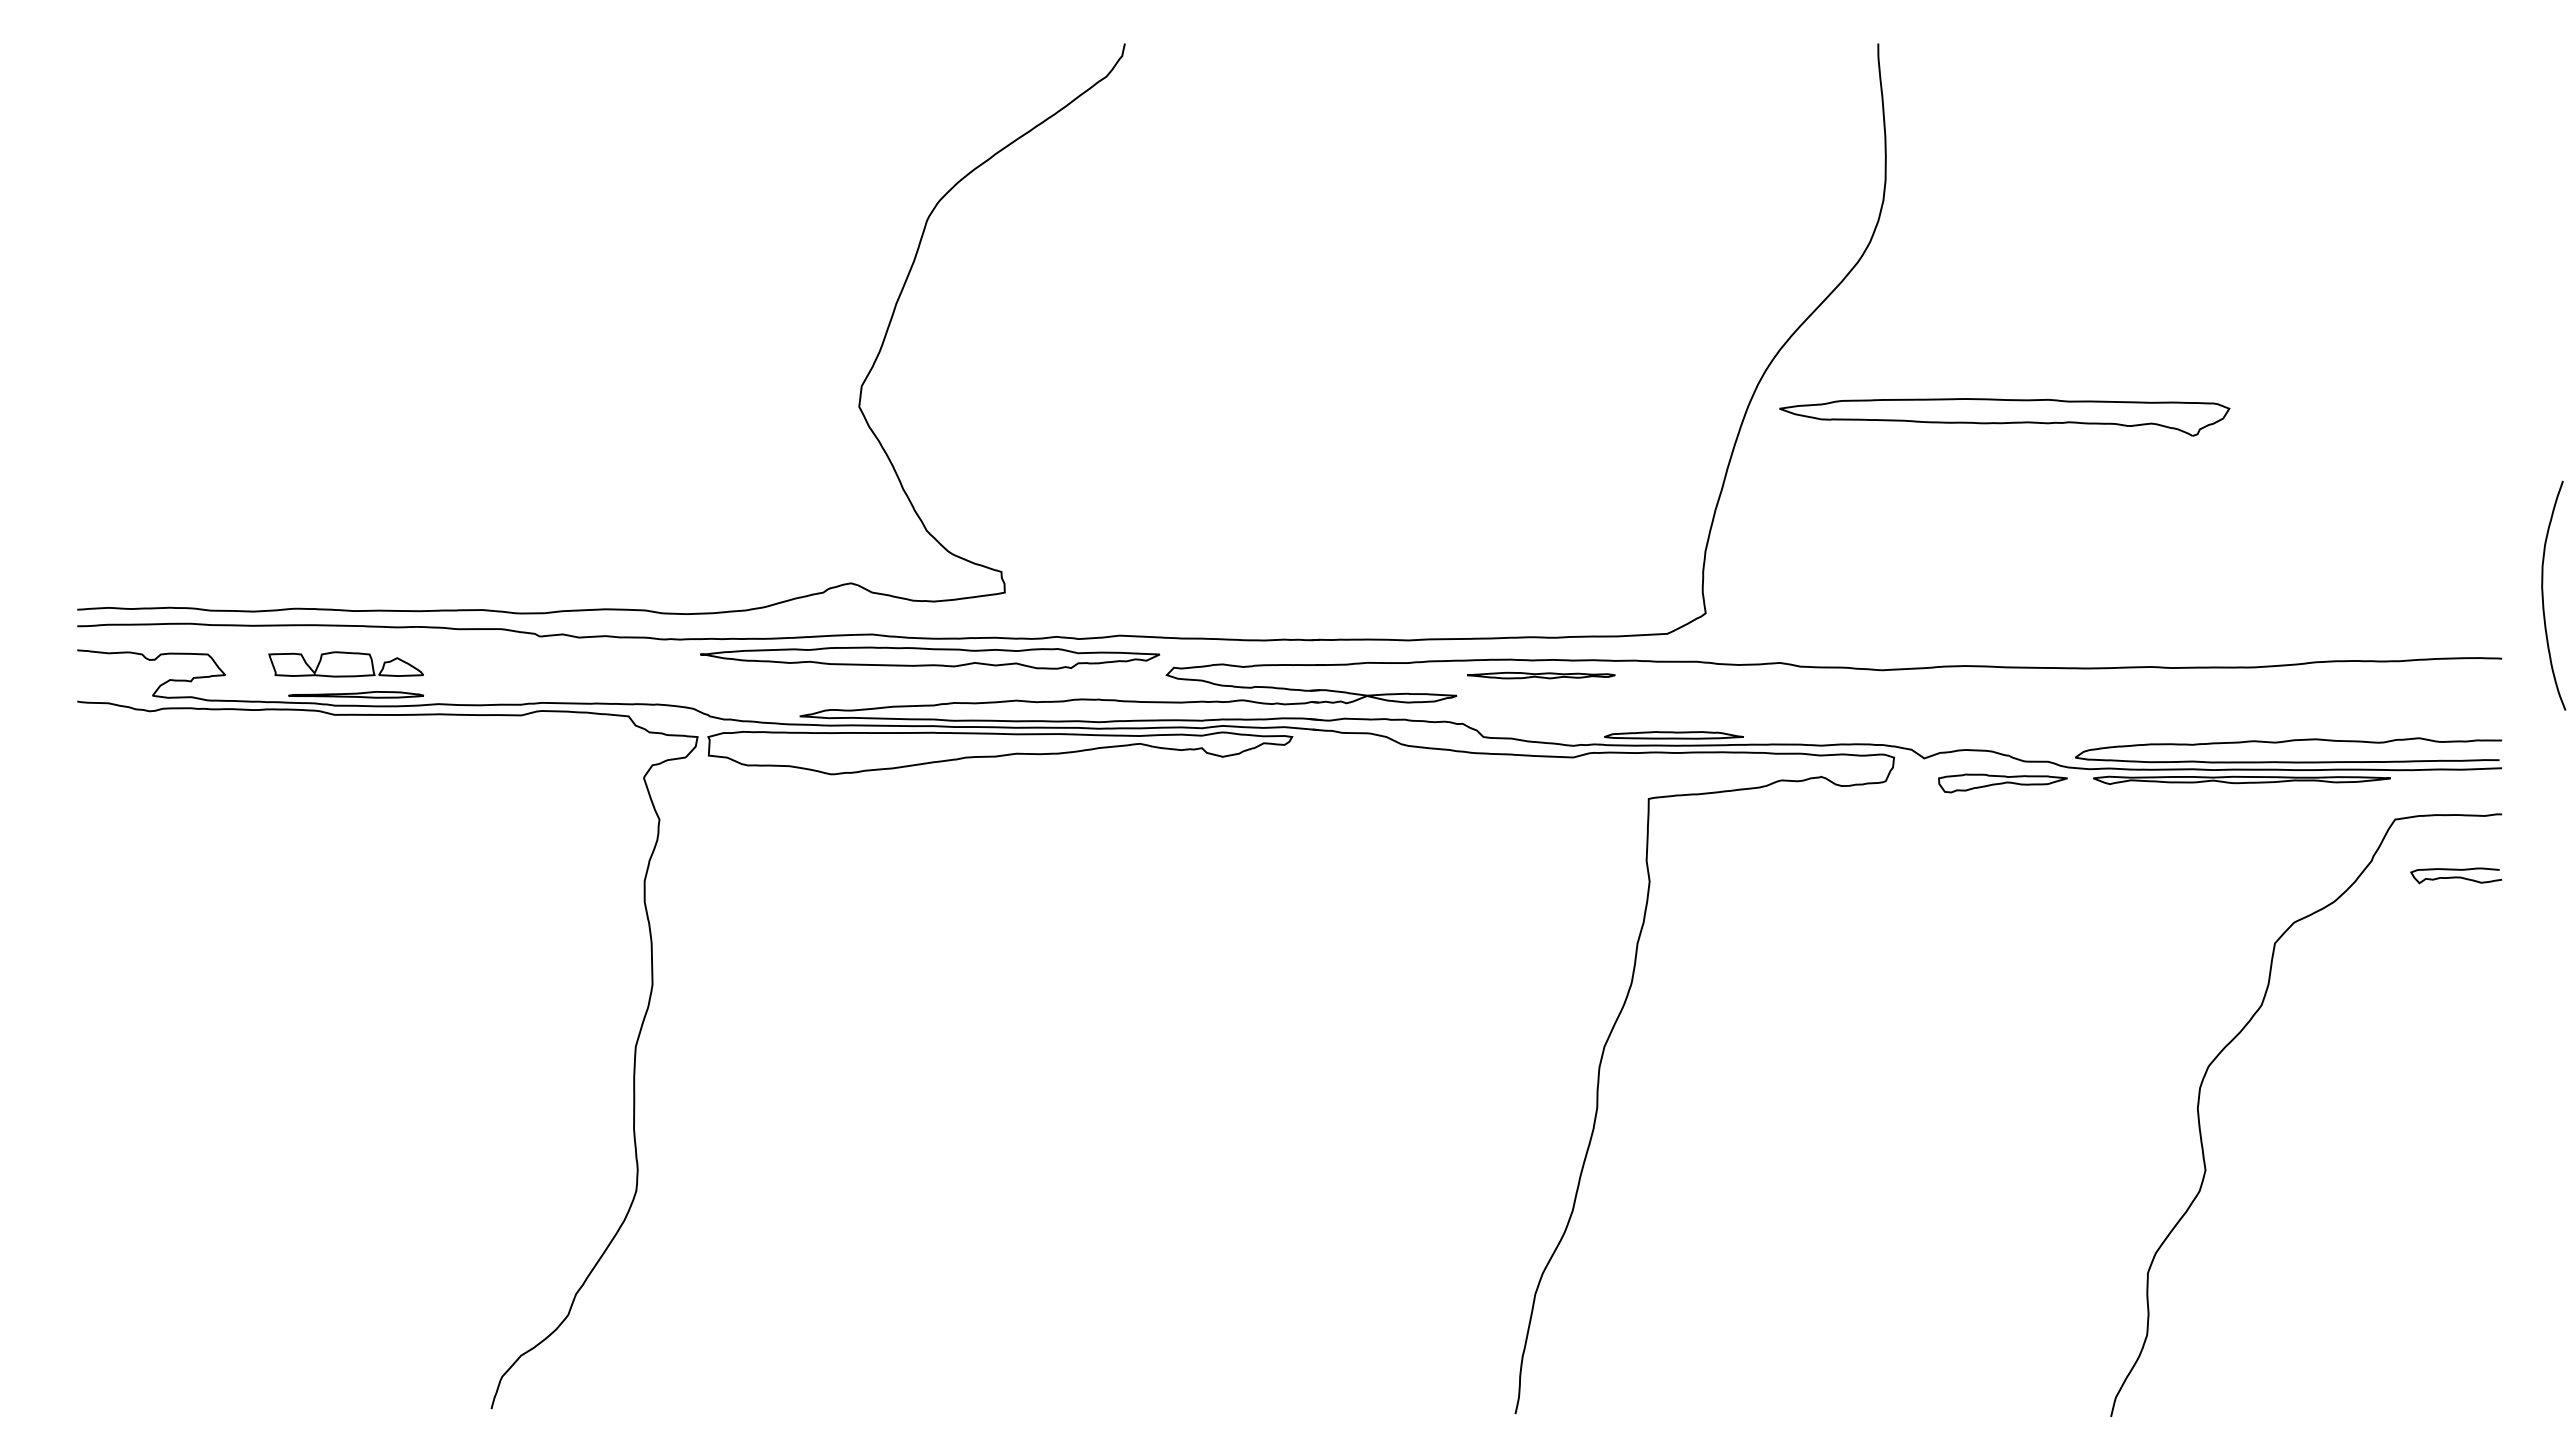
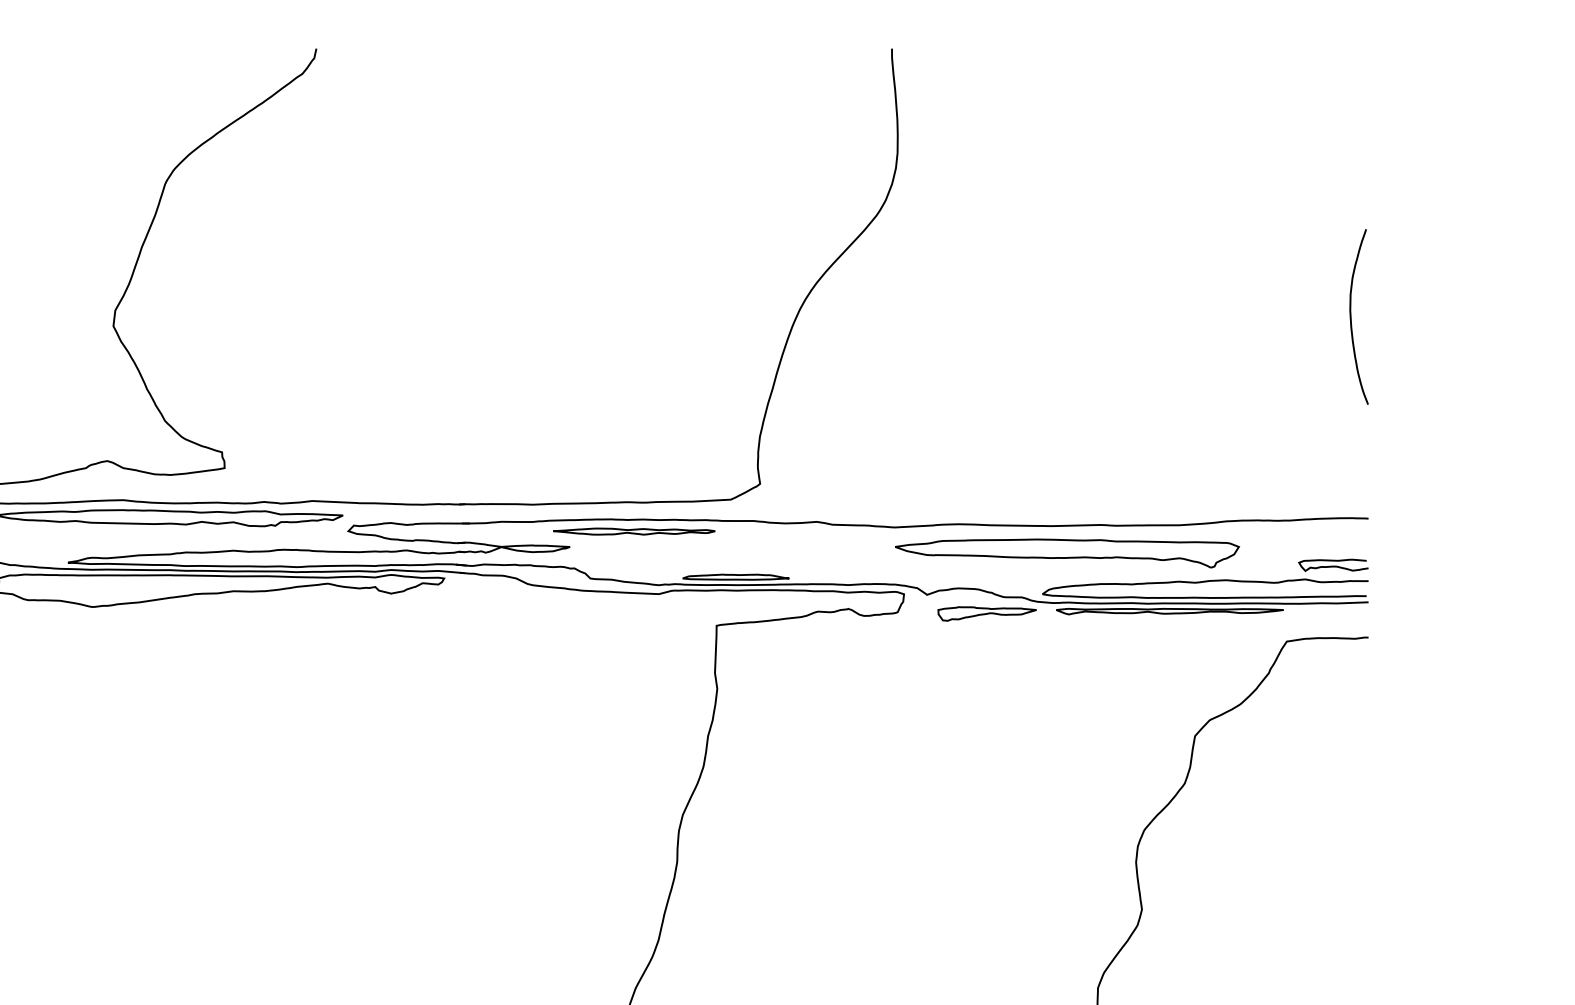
part: (2004, 417) -> (1067, 553), moved
curve: (2543, 595) -> (1351, 316), moved
part: (1541, 675) -> (634, 531), size x1.43
curve: (2456, 876) -> (1333, 565), moved

